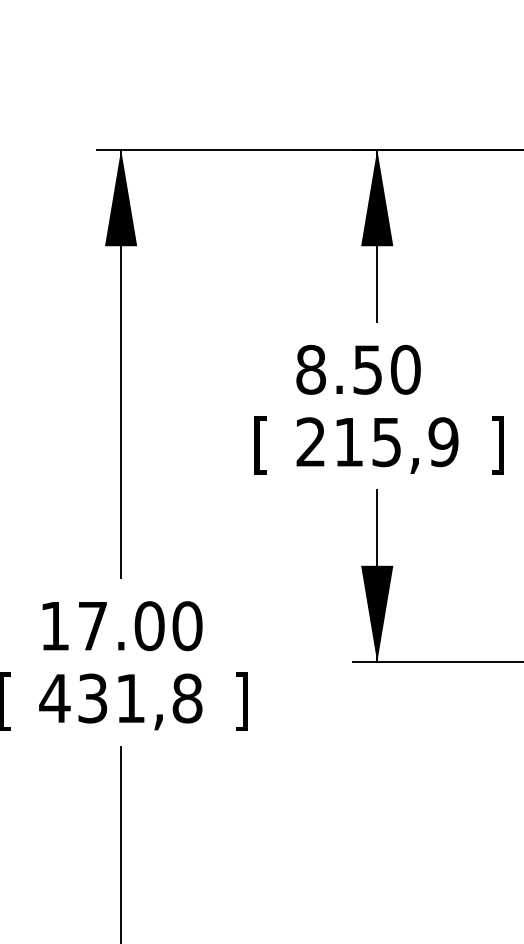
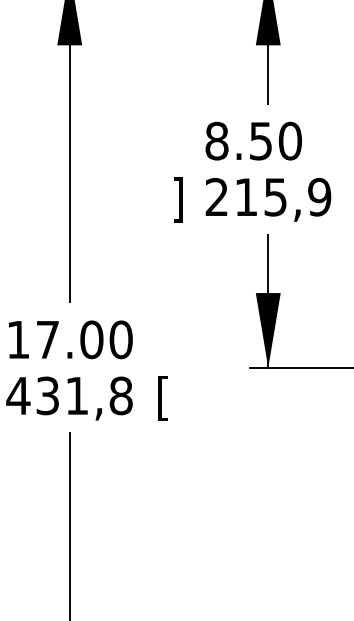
text: (260, 445) -> (177, 199), [ -> ]
text: (241, 701) -> (163, 398), ] -> [

